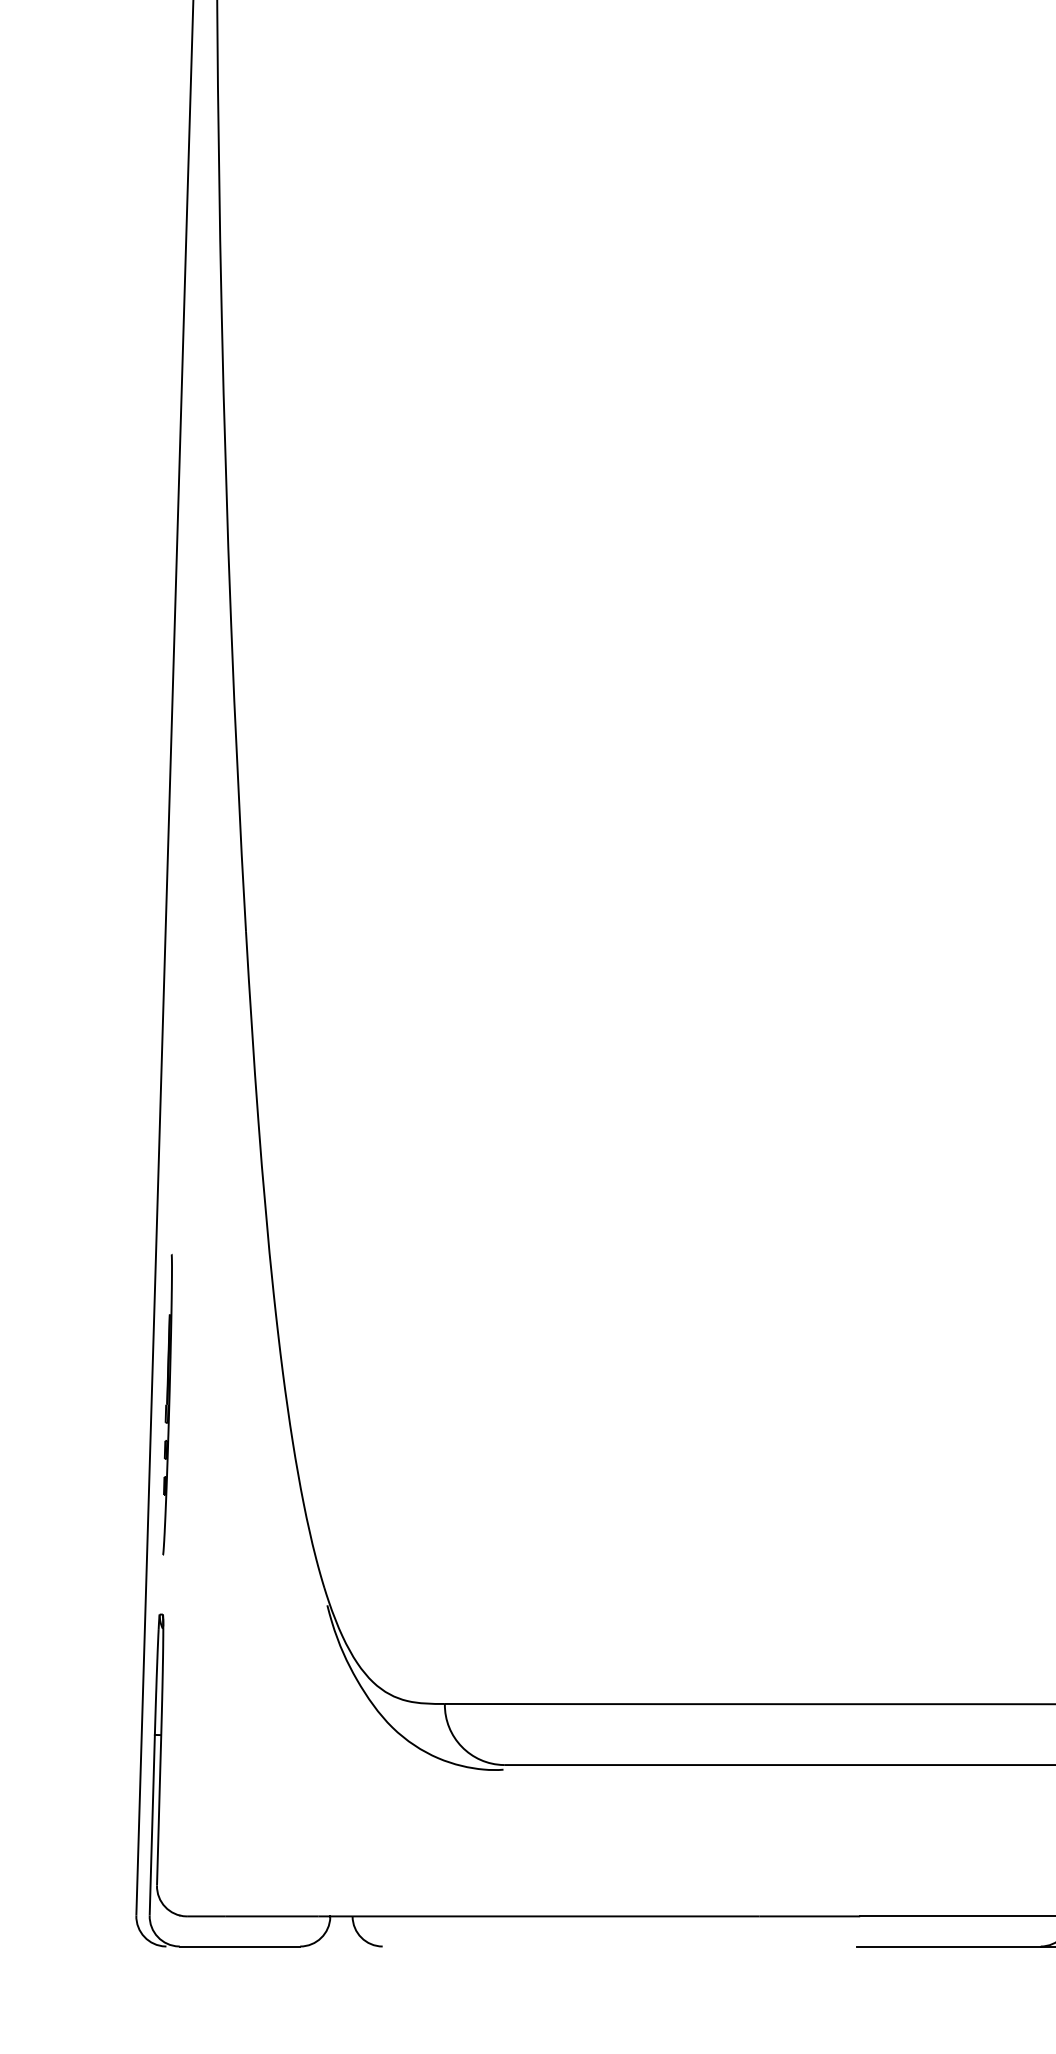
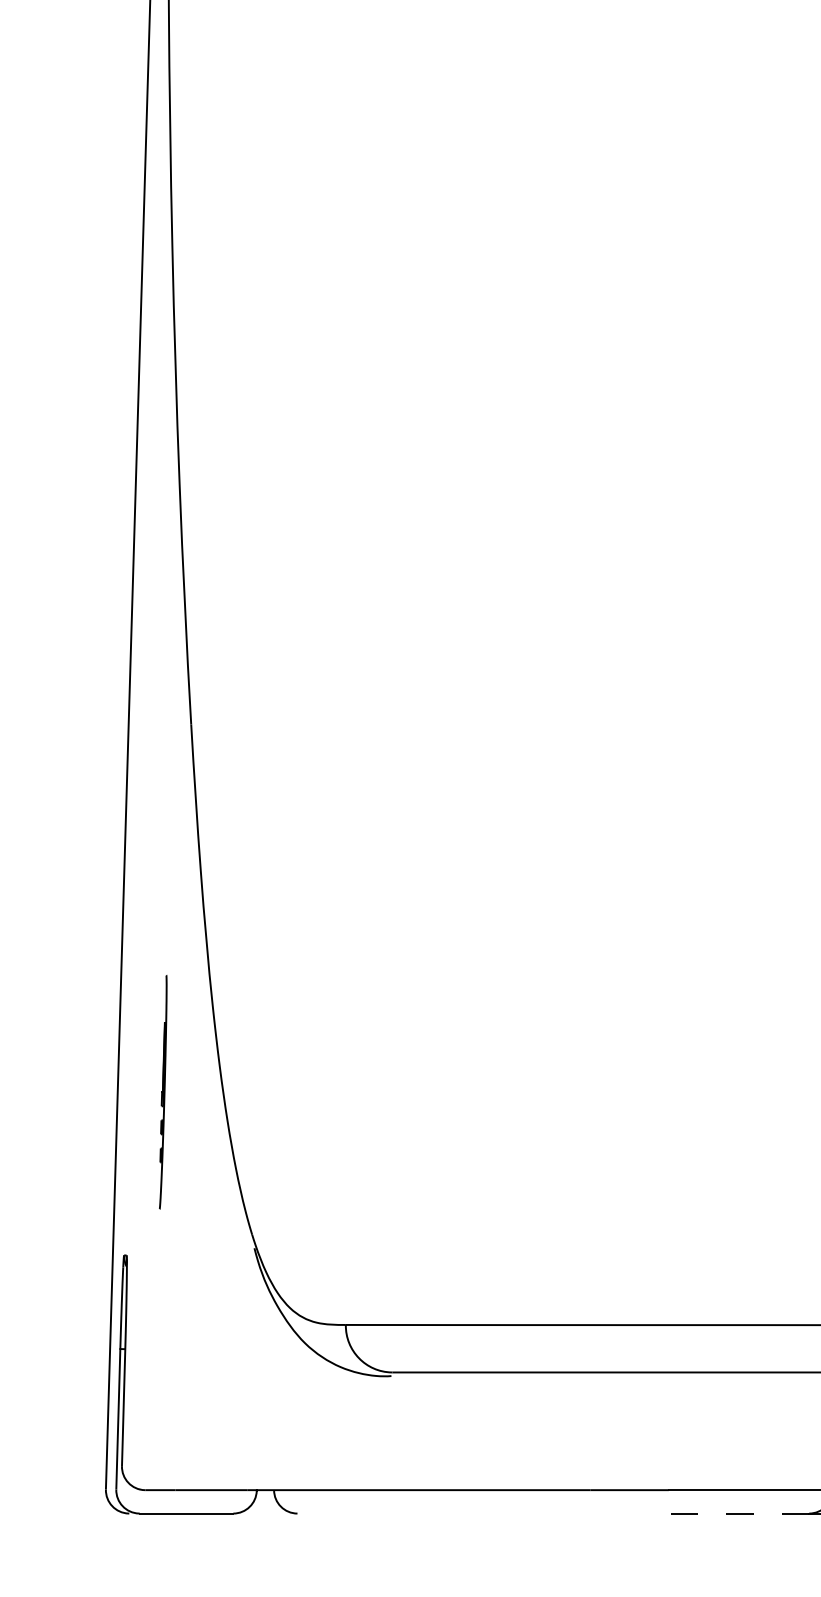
part: (167, 1405) -> (163, 1092), moved
line: (948, 1946) -> (737, 1513), solid -> dashed

